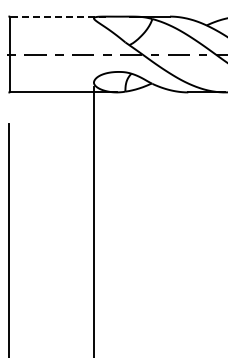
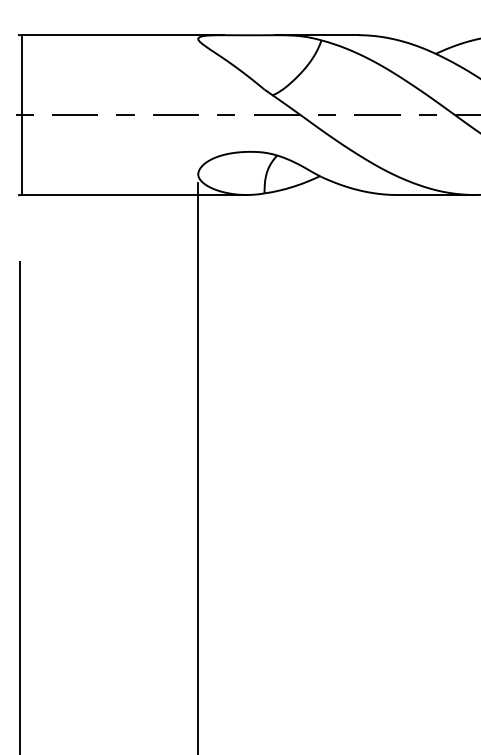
line: (57, 16) -> (121, 34), dashed -> solid

